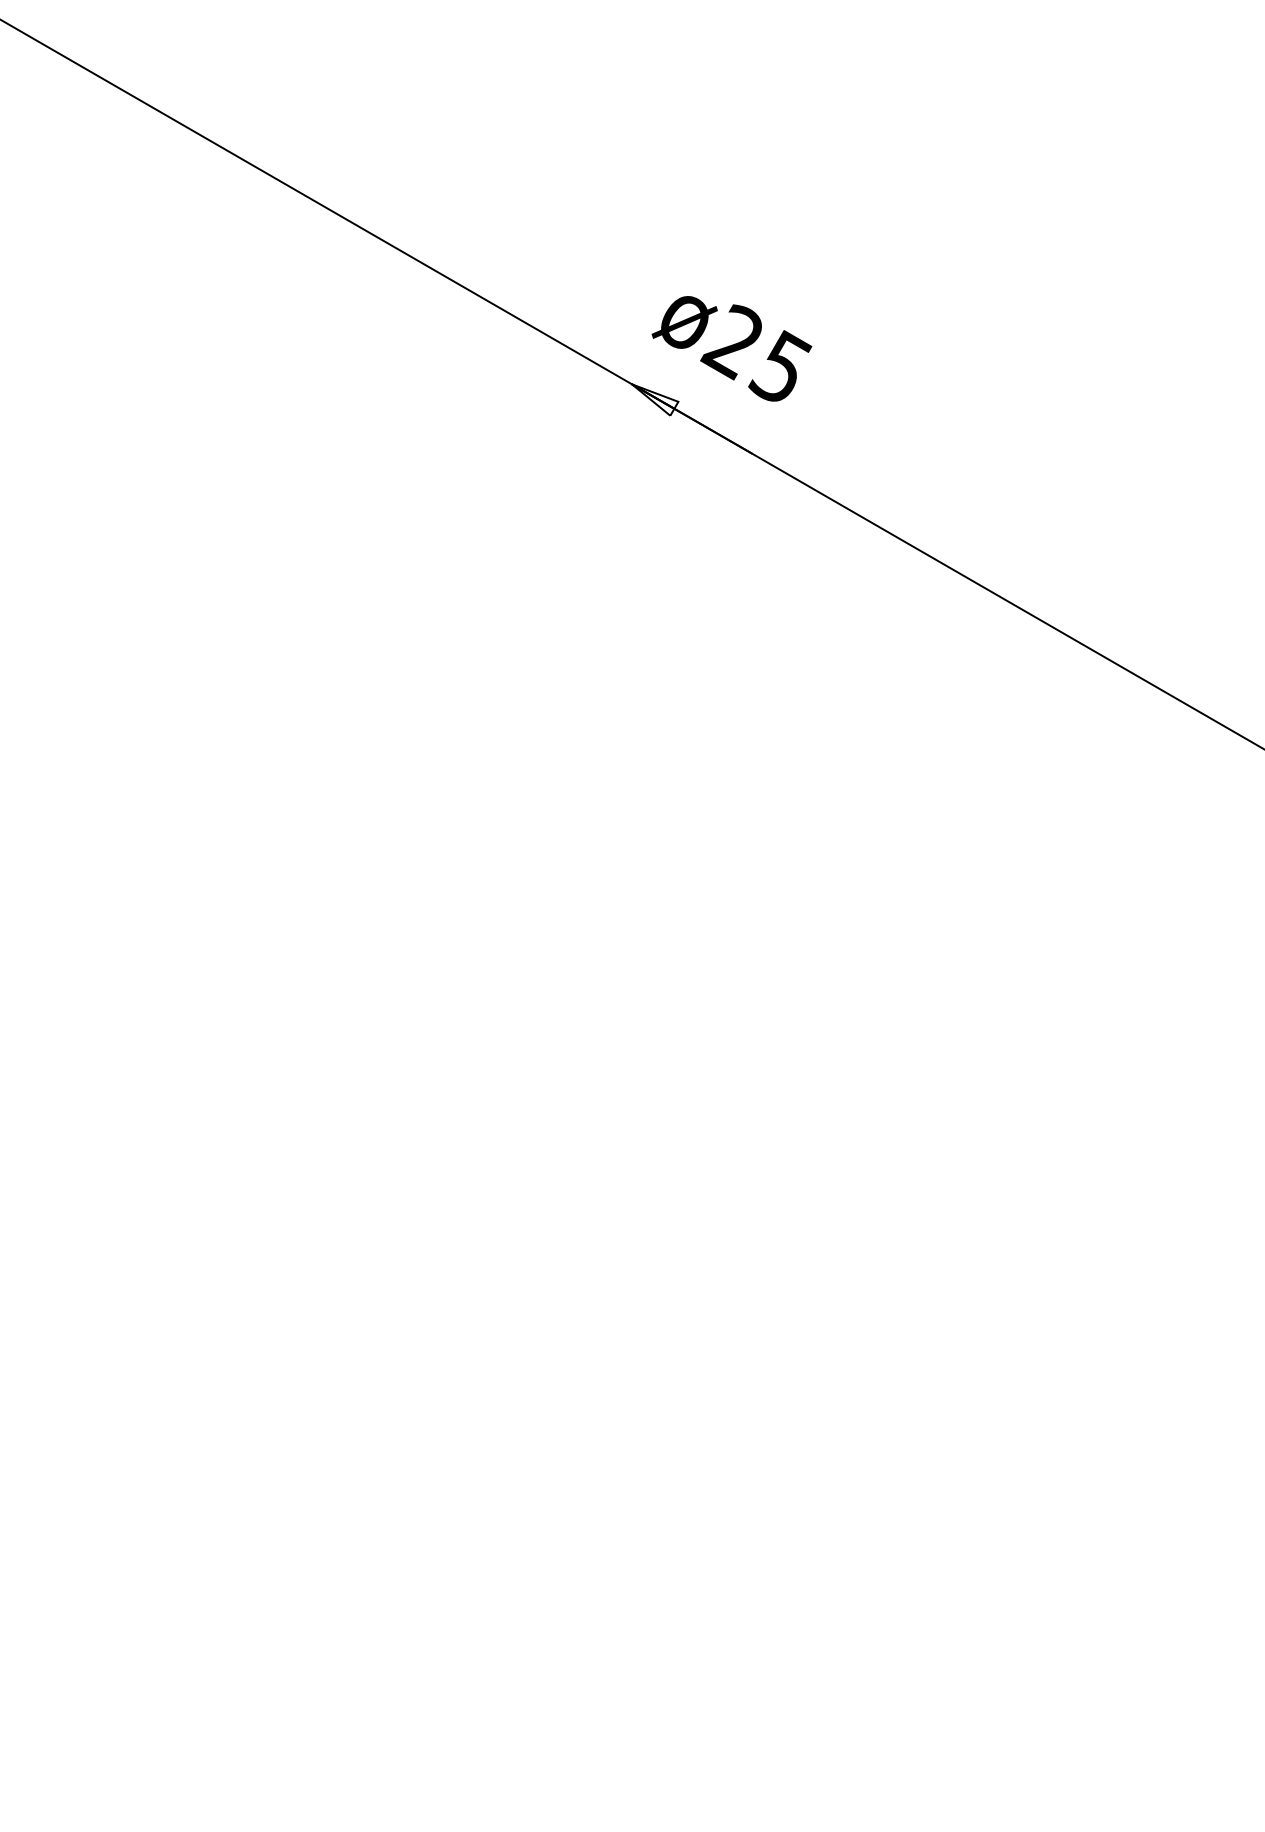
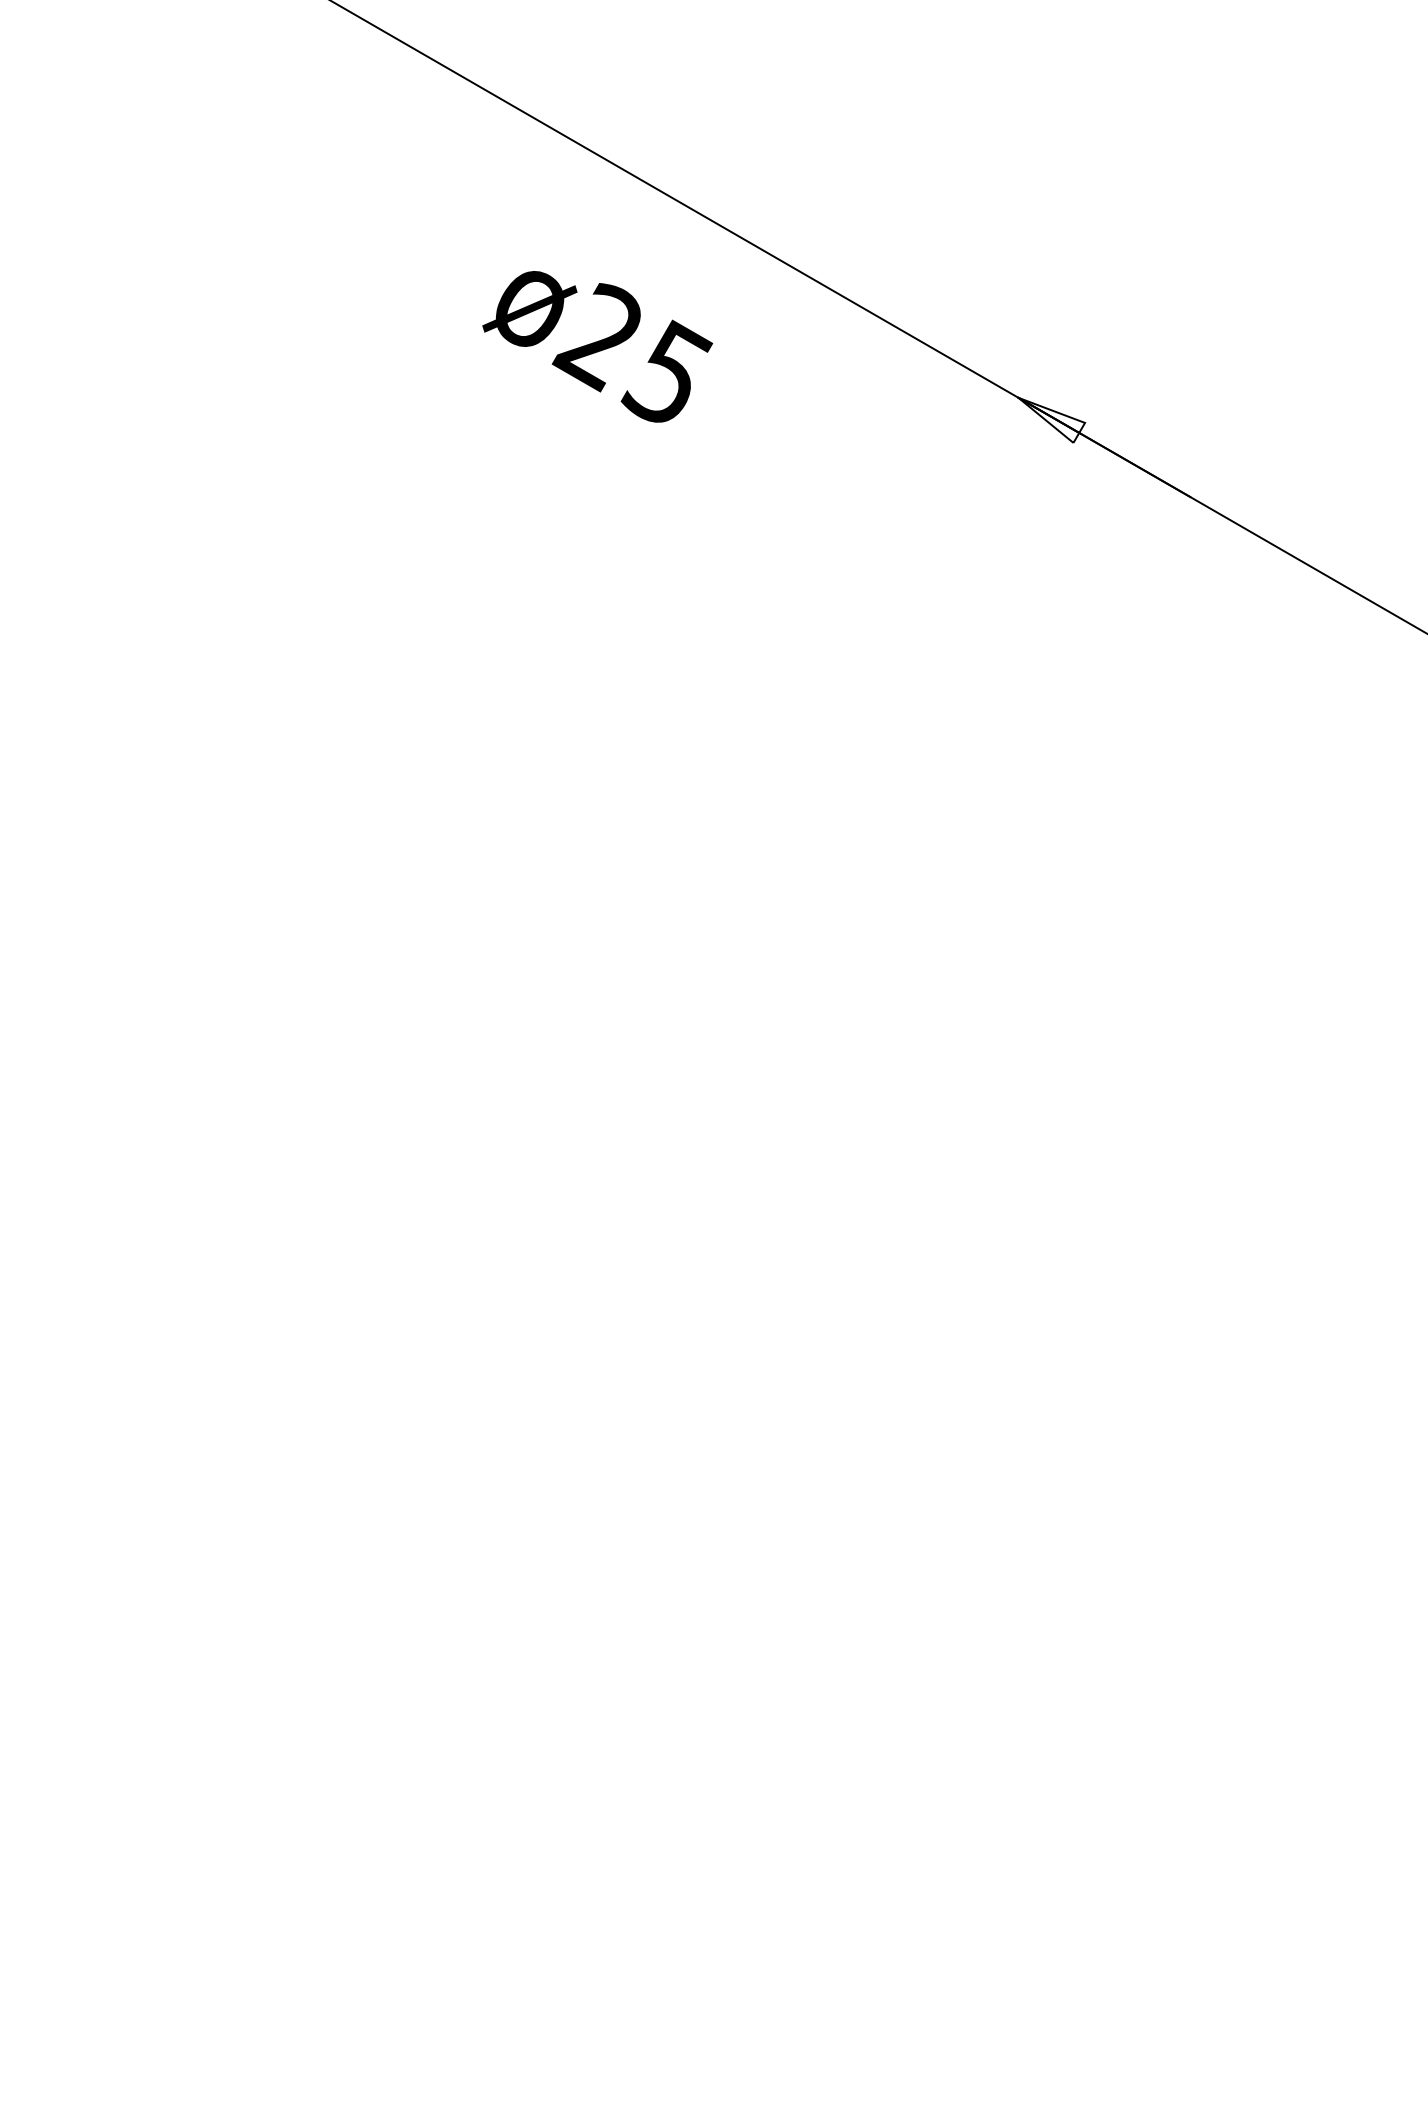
text: (731, 348) -> (597, 346), moved

